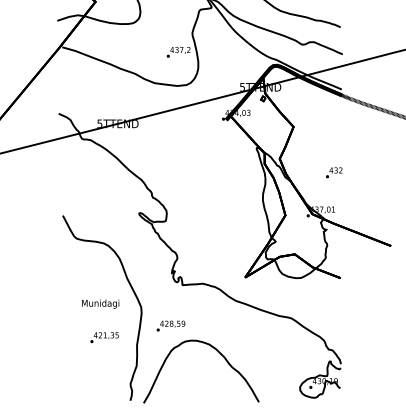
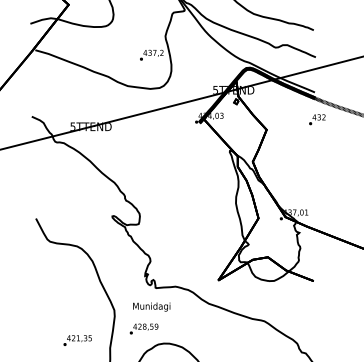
text: (334, 172) -> (317, 119), moved
text: (100, 303) -> (151, 306), moved

